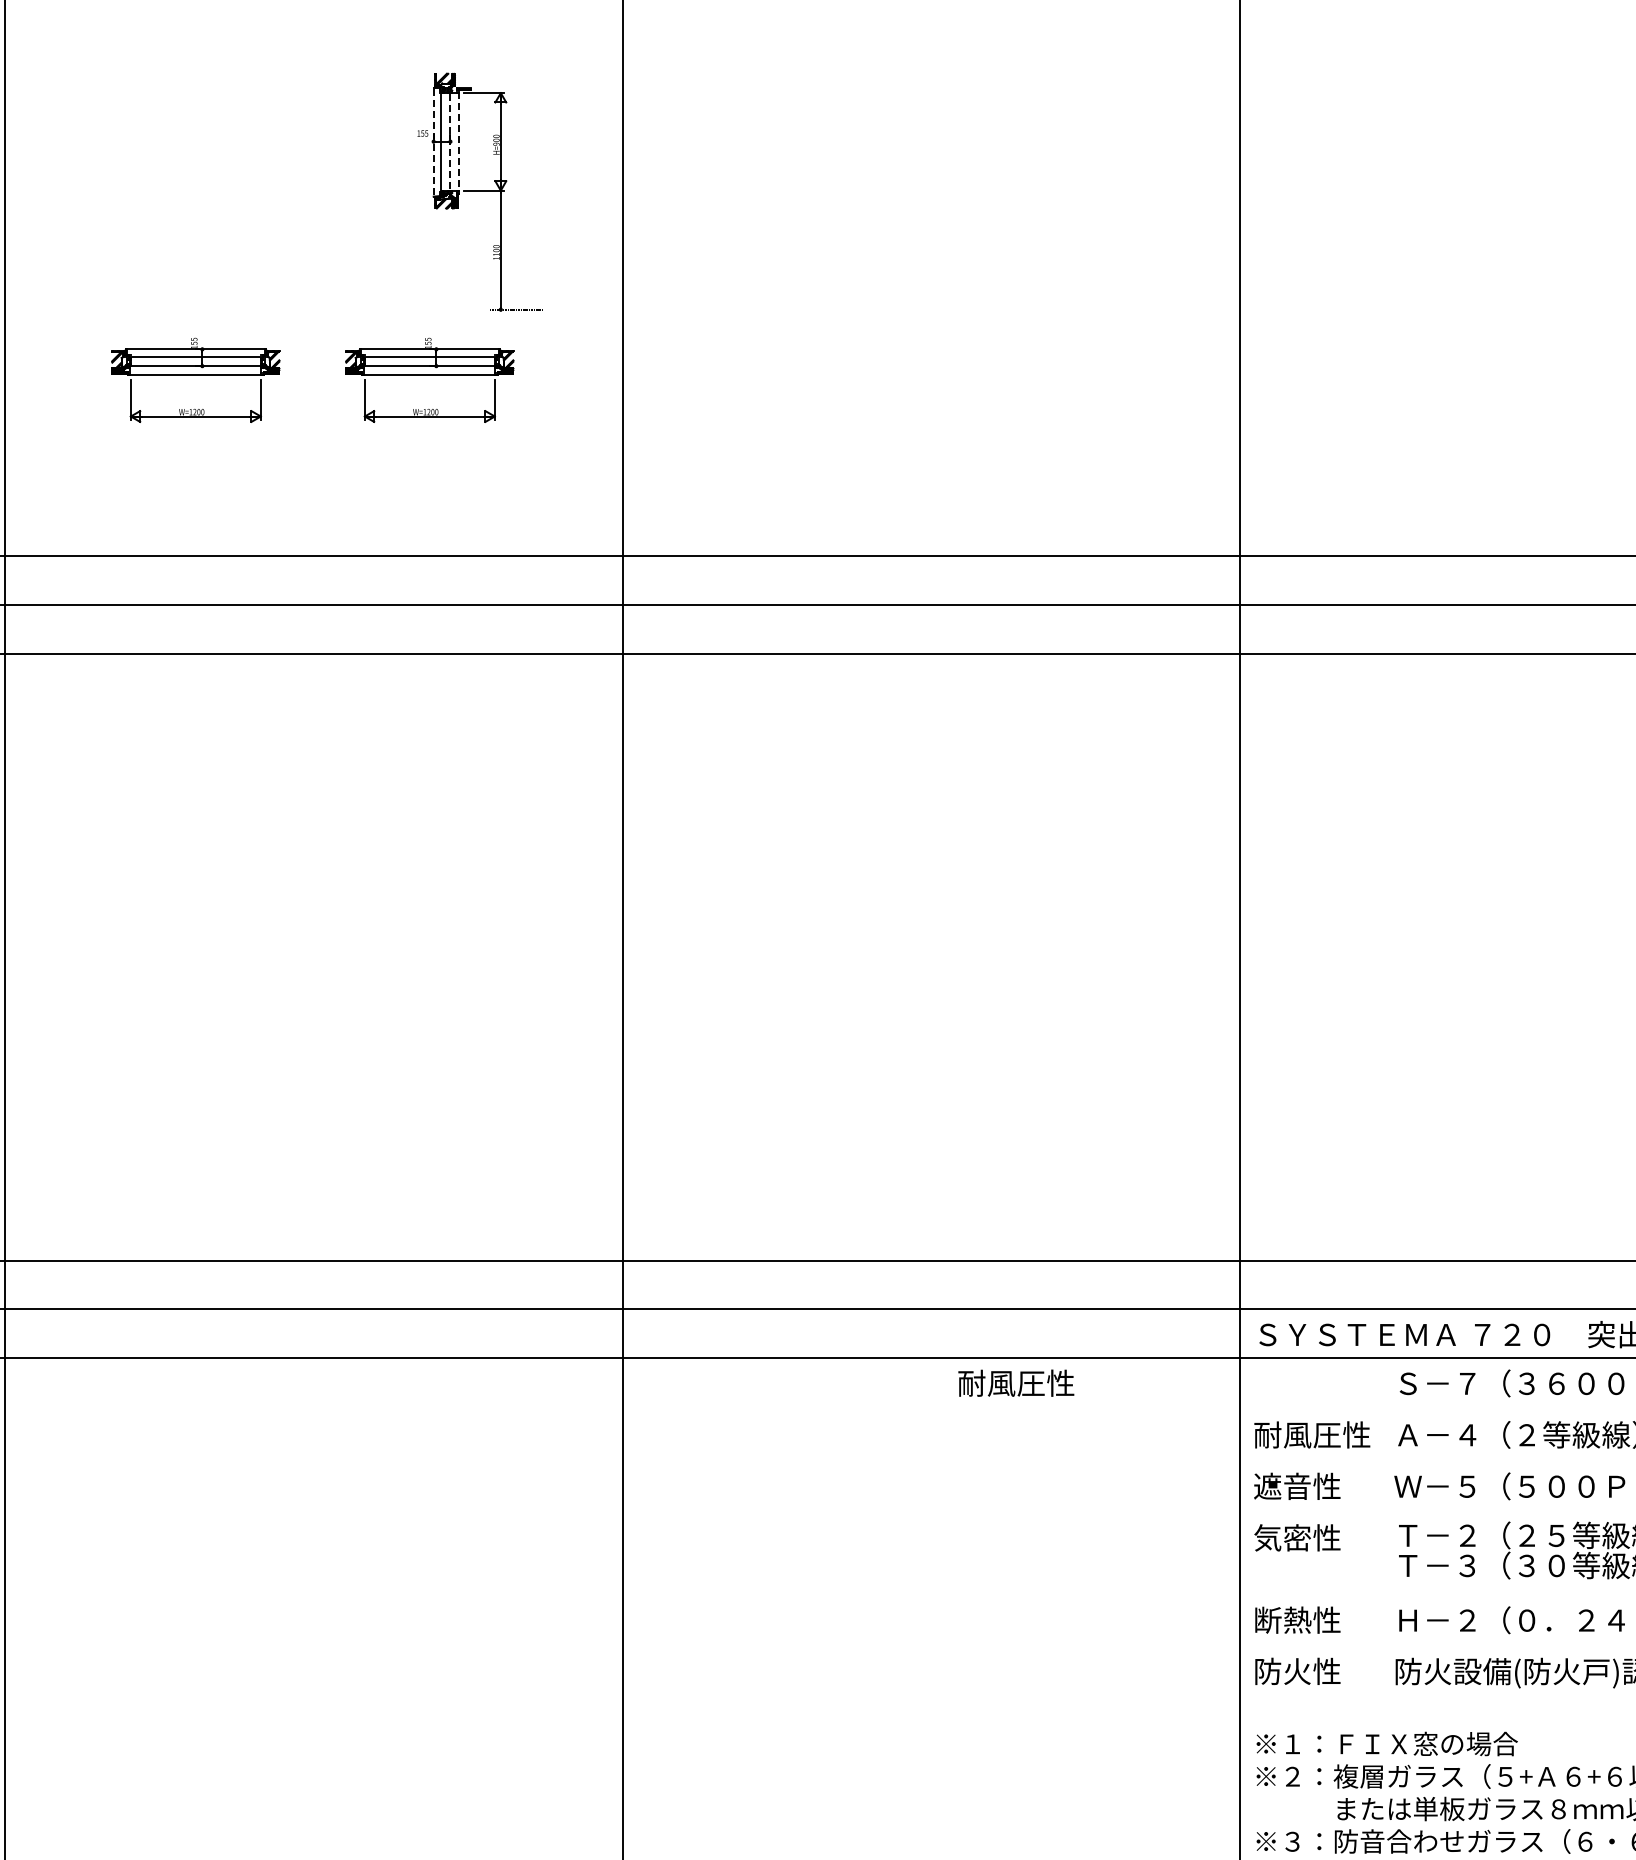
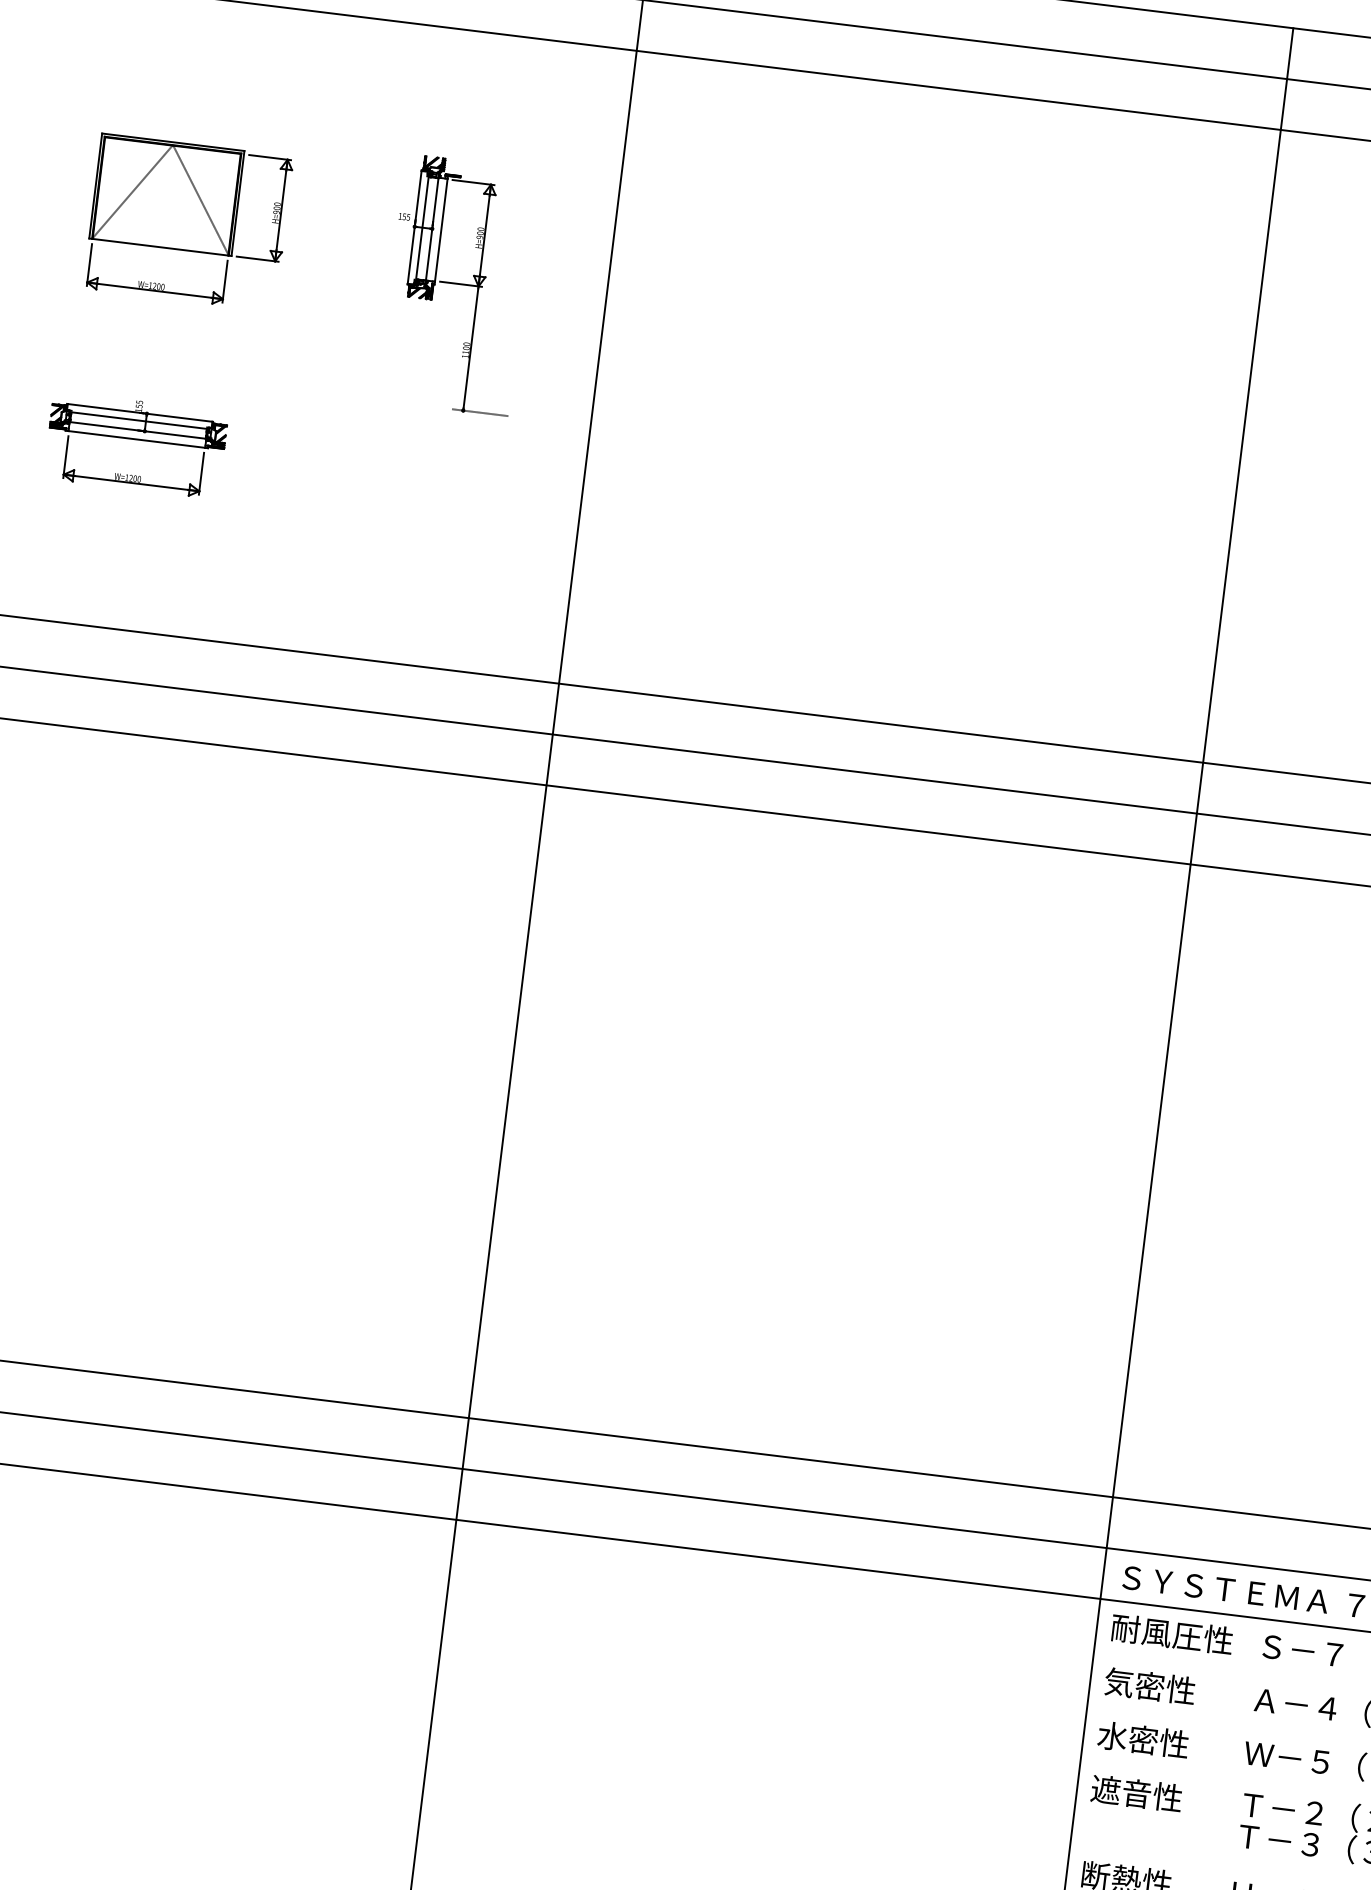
line: (450, 141) -> (432, 228), dashed -> solid
line: (433, 142) -> (414, 227), dashed -> solid
line: (459, 142) -> (441, 230), dashed -> solid
part: (219, 163) -> (188, 222), added
part: (429, 379) -> (379, 474), removed
text: (1016, 1382) -> (1172, 1633), moved
text: (1312, 1434) -> (1165, 1687), 耐風圧性 -> 気密性
text: (1282, 1485) -> (1128, 1737), 遮音性 -> 水密性
text: (1282, 1537) -> (1121, 1791), 気密性 -> 遮音性

